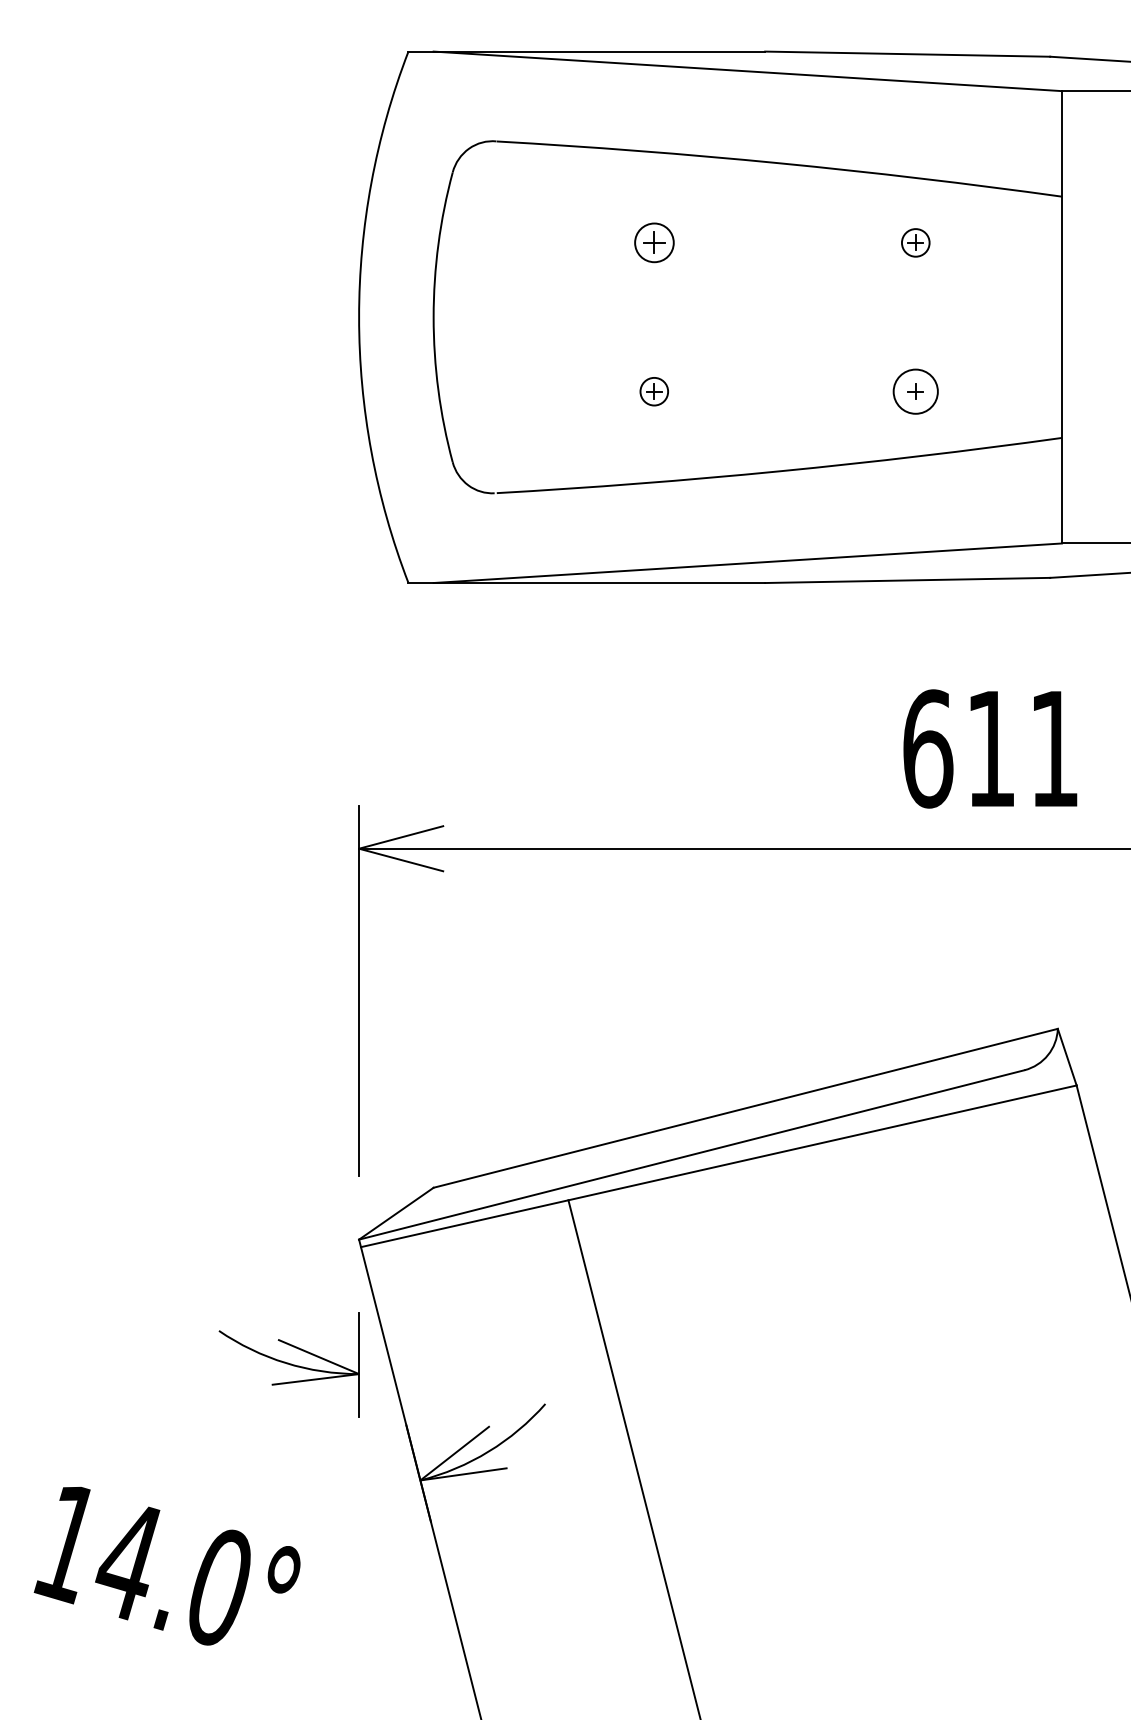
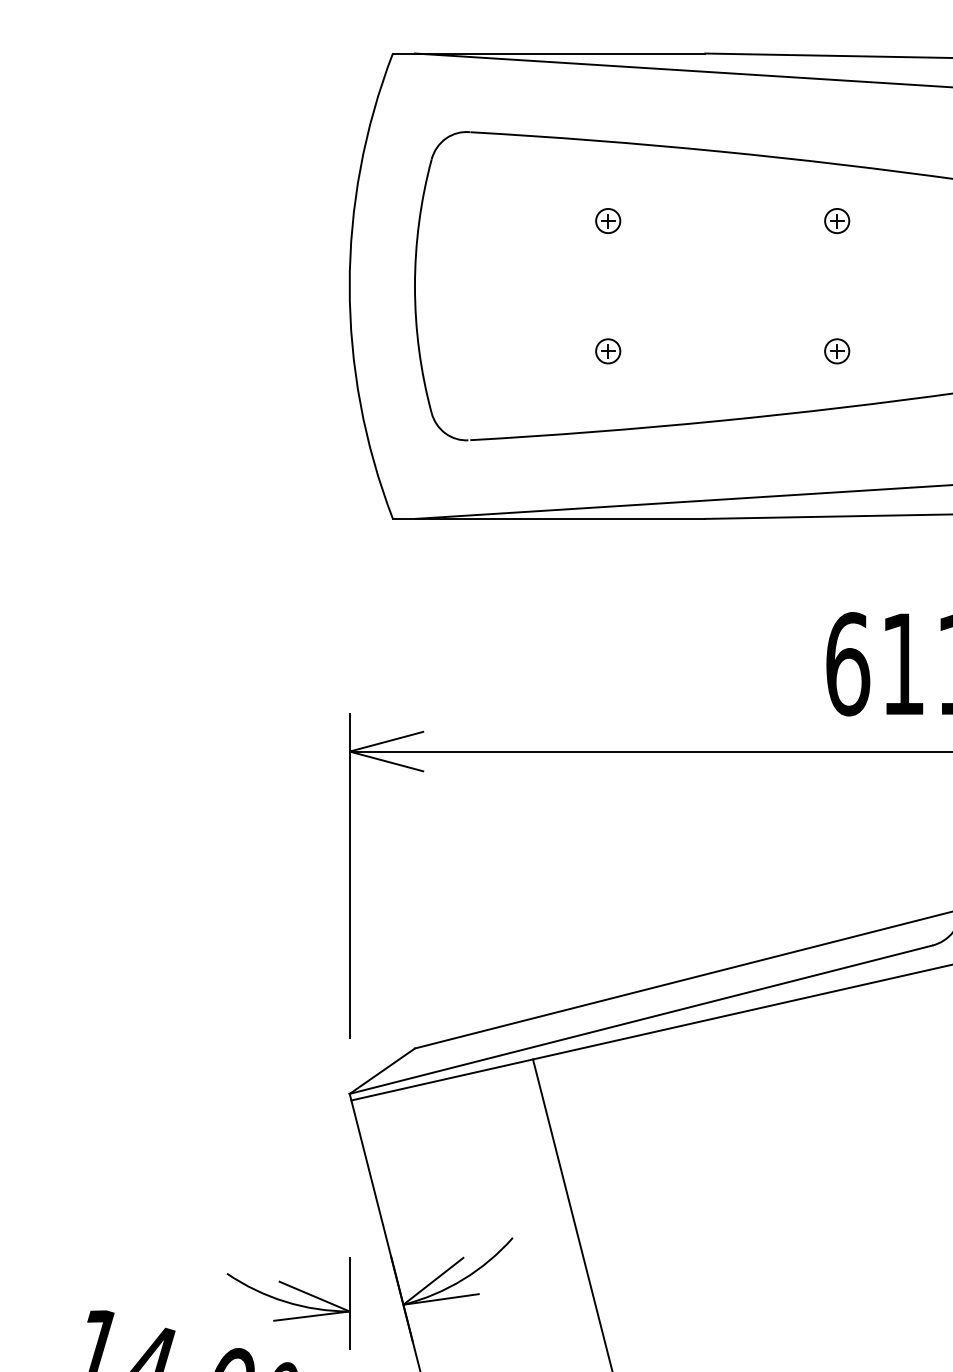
part: (653, 242) -> (607, 220), size x0.71
circle: (915, 391) -> (836, 351), size x0.62
part: (288, 1364) -> (287, 1303), moved

